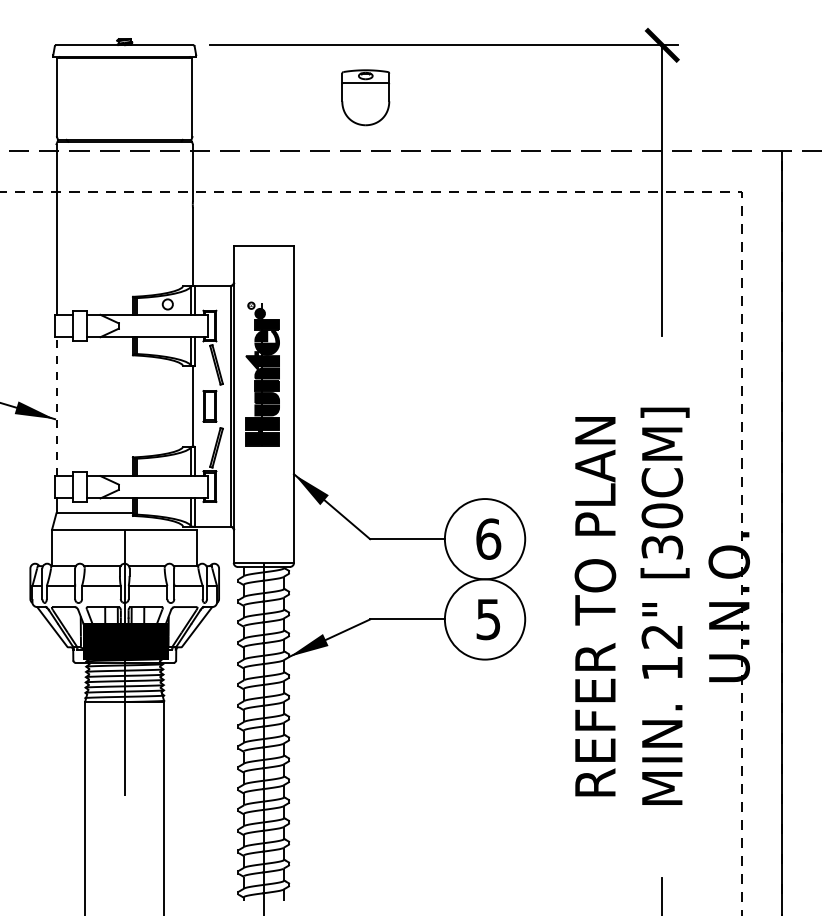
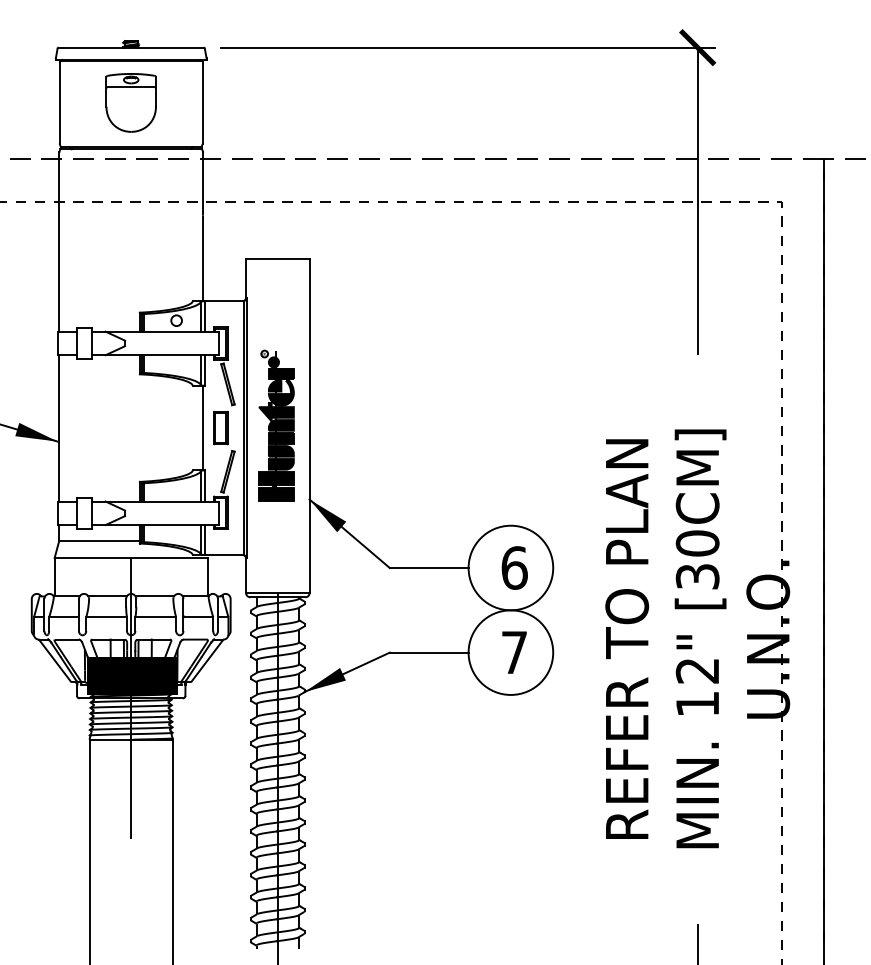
part: (365, 97) -> (130, 102), moved
part: (262, 373) -> (276, 425), moved
line: (56, 405) -> (59, 427), dashed -> solid
text: (488, 619) -> (514, 652), 5 -> 7

